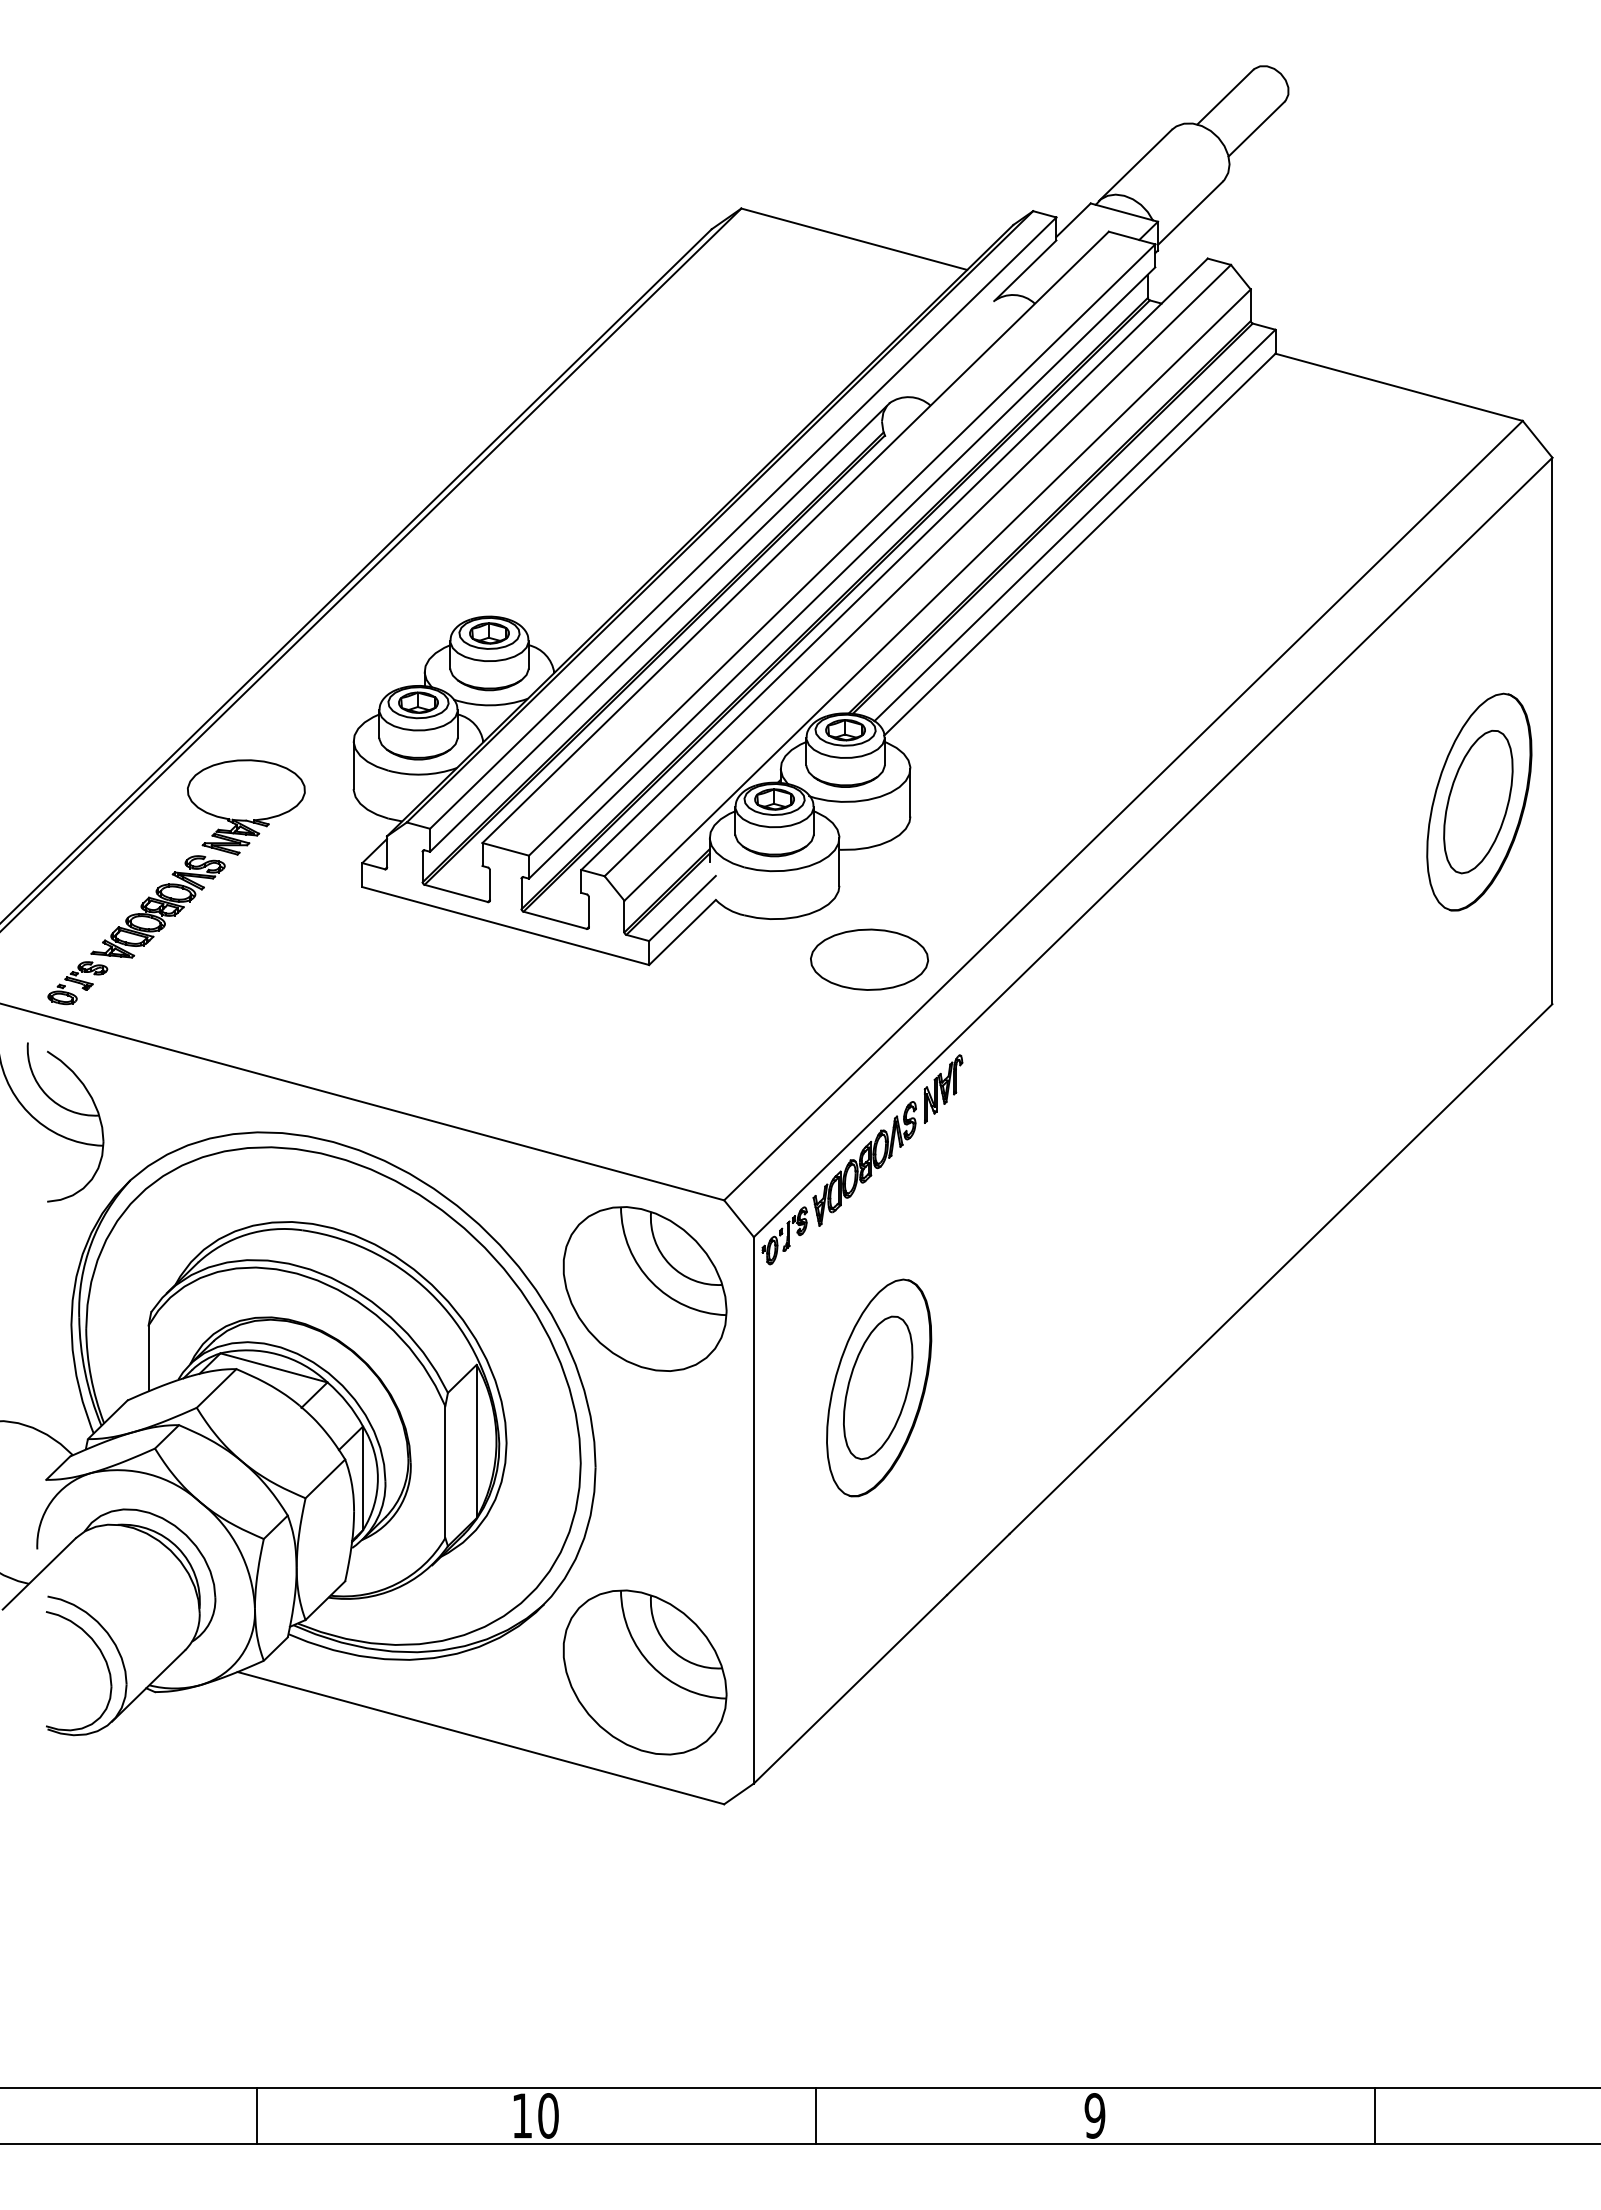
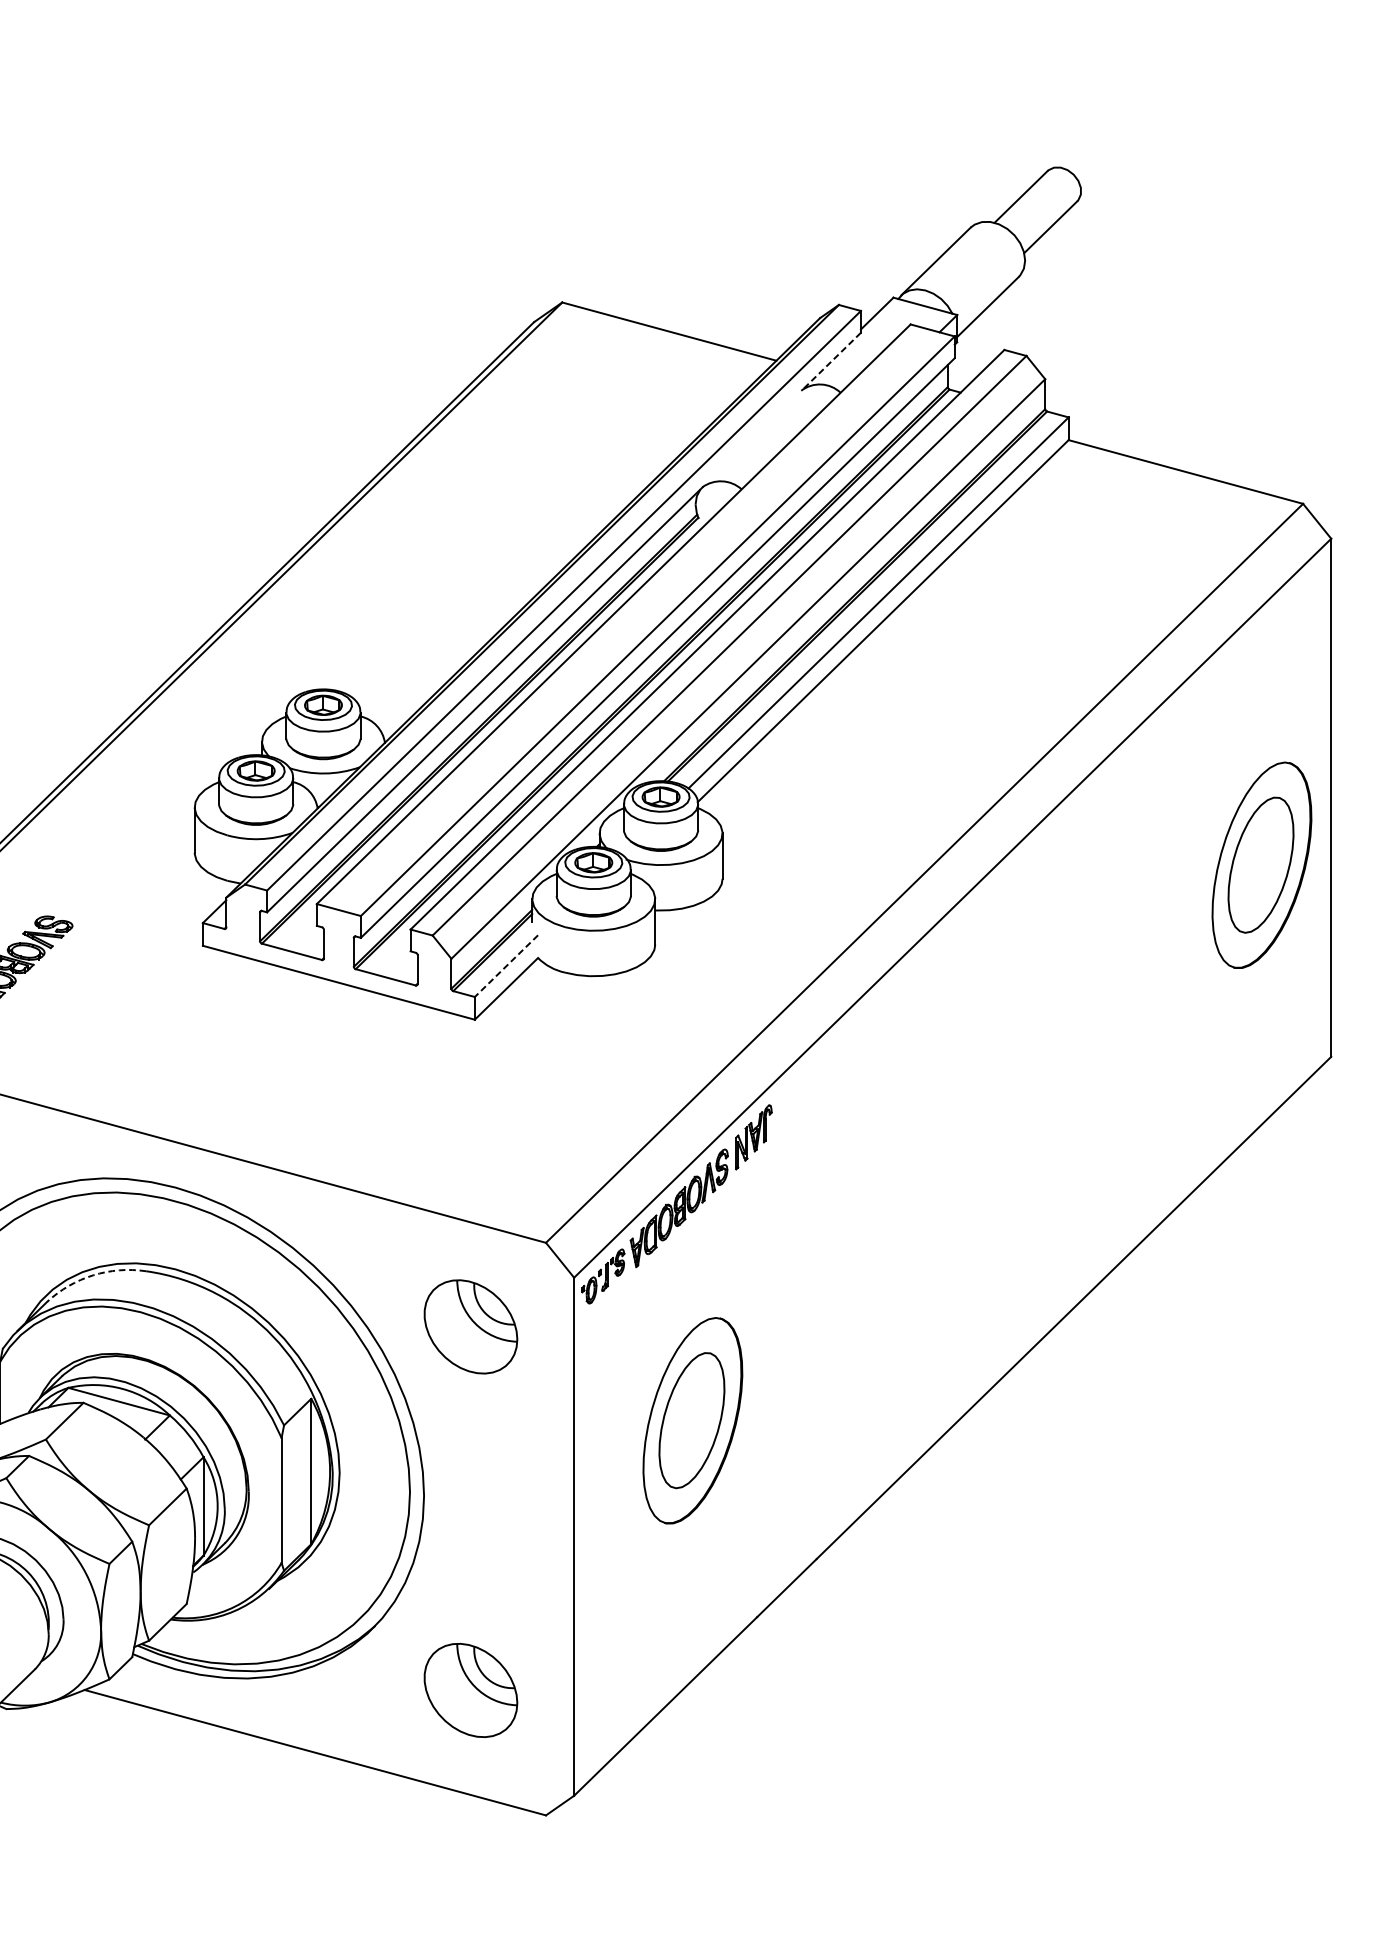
line: (1025, 270) -> (831, 361), solid -> dashed
part: (246, 807) -> (93, 870), removed
line: (682, 908) -> (506, 966), solid -> dashed
part: (869, 959) -> (683, 1014), removed
arc: (246, 1234) -> (93, 1275), solid -> dashed
part: (644, 1288) -> (470, 1326), size x0.6
part: (644, 1672) -> (470, 1690), size x0.6

